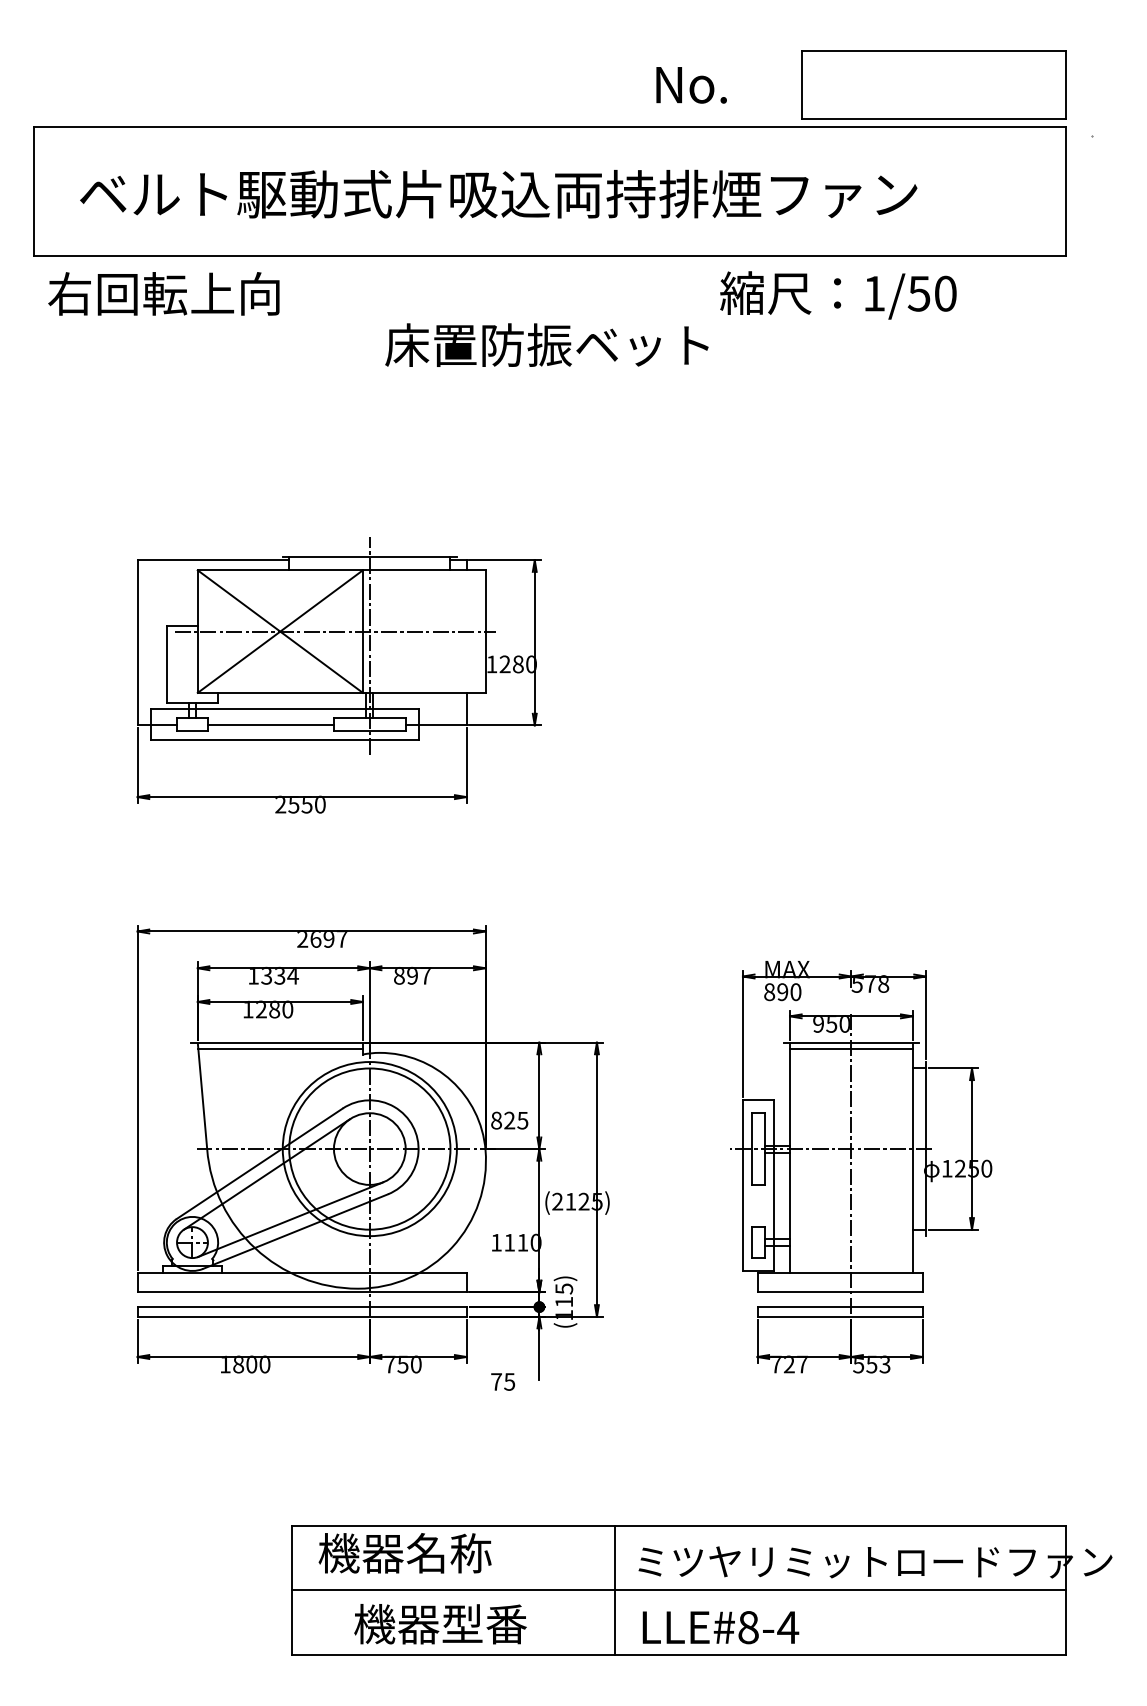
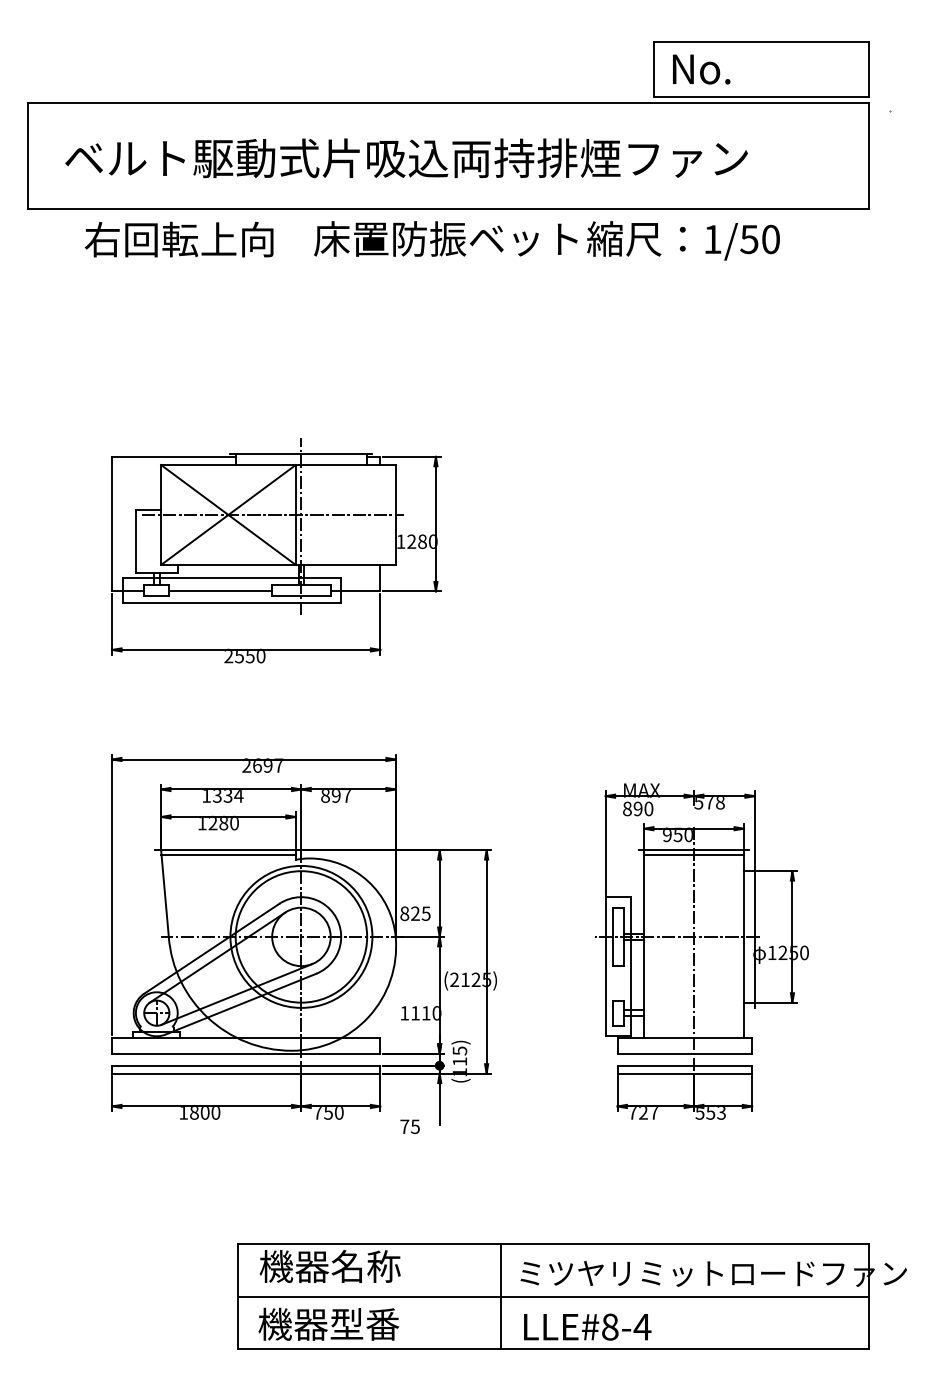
text: (691, 85) -> (701, 69), moved
text: (163, 293) -> (178, 239), moved
text: (546, 344) -> (445, 238), moved
text: (440, 1624) -> (328, 1324), moved

